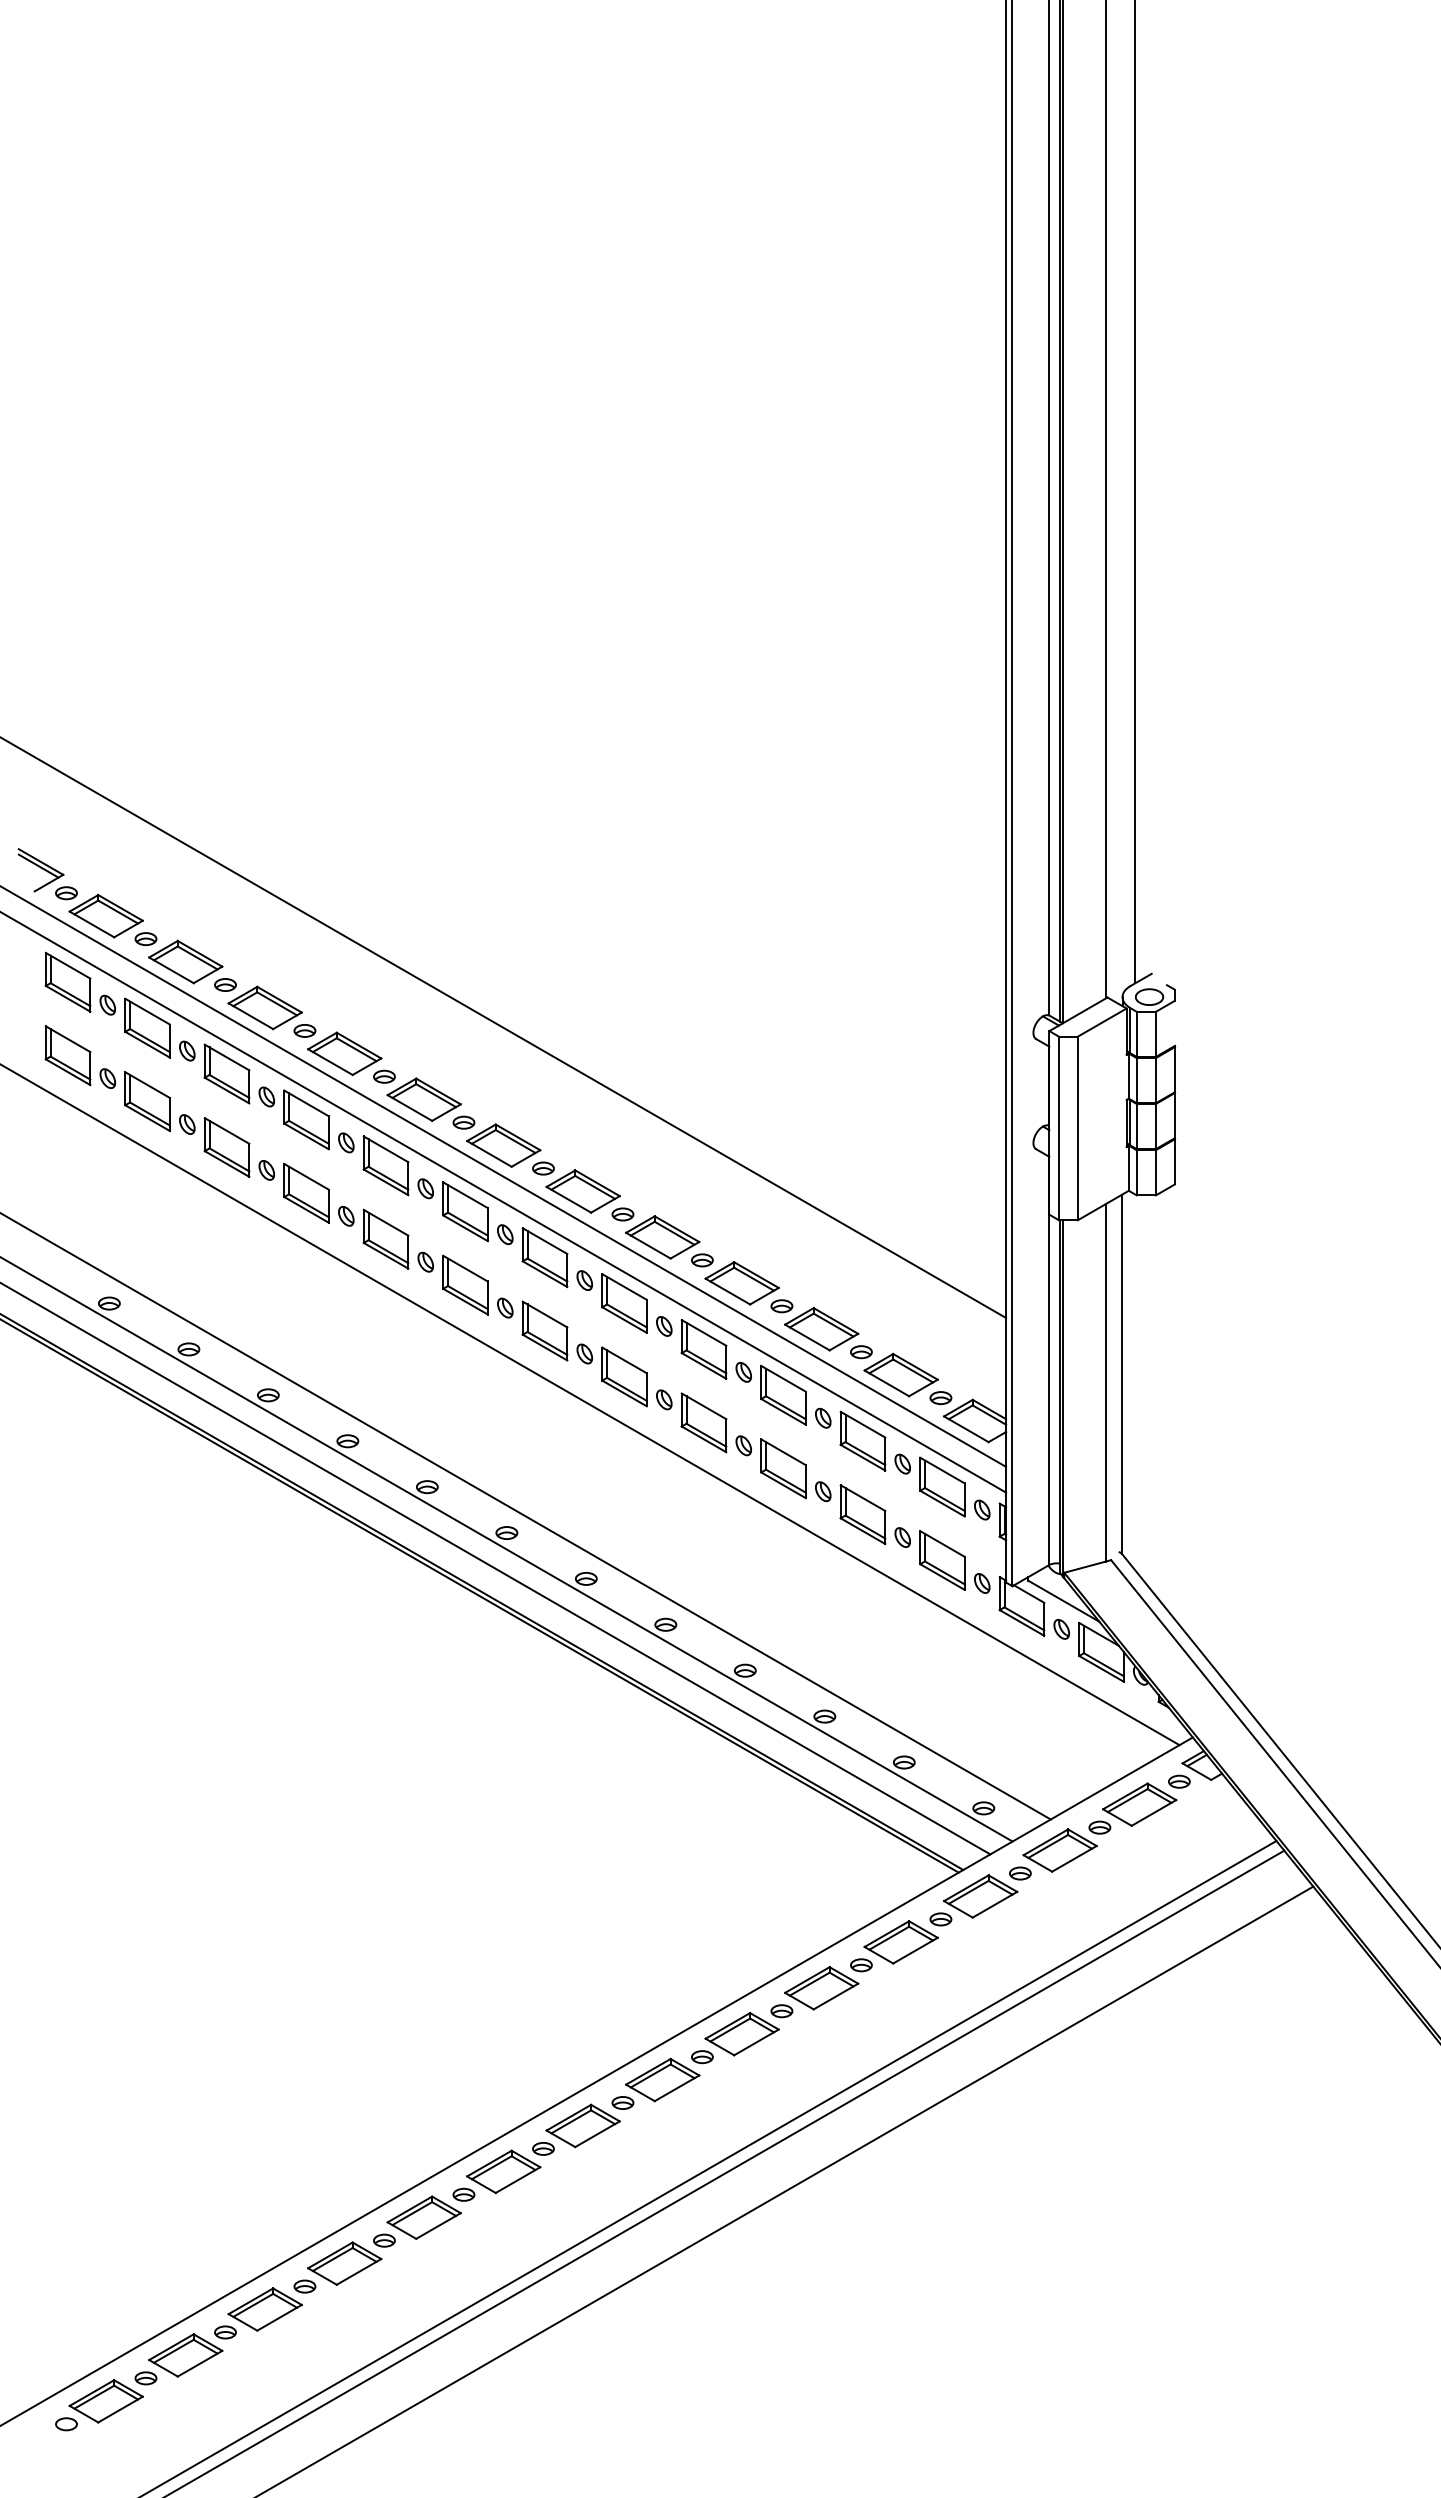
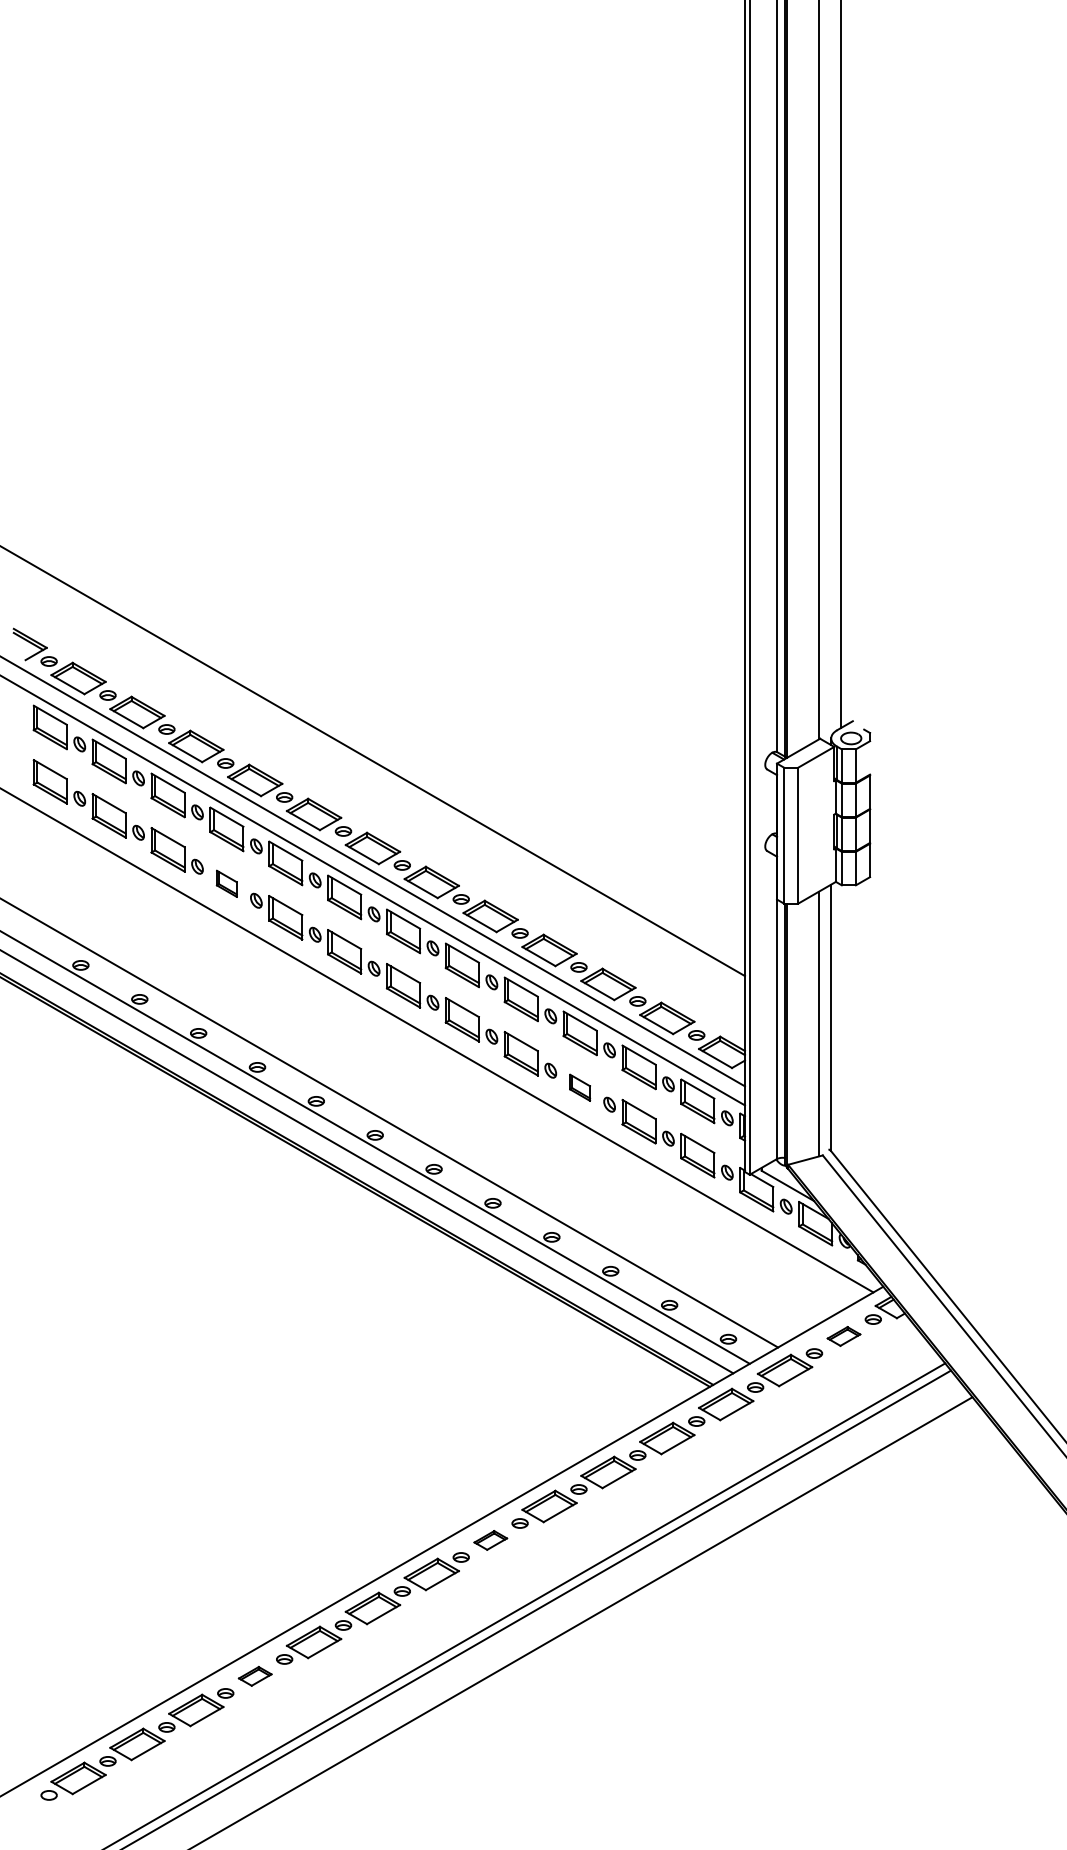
part: (306, 1193) -> (226, 883), size x0.6
part: (783, 1468) -> (580, 1087), size x0.6
part: (1139, 1804) -> (843, 1336), size x0.6
part: (662, 2079) -> (490, 1540), size x0.6
part: (344, 2263) -> (255, 1676), size x0.6

